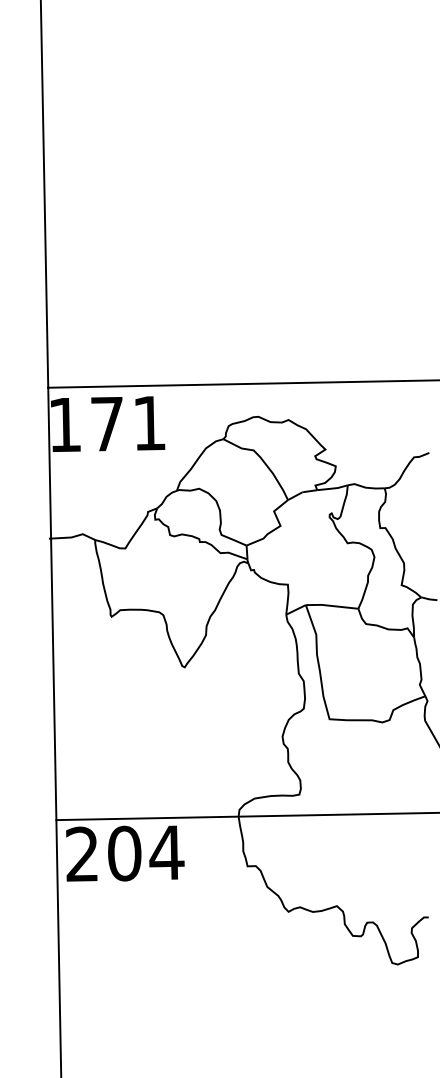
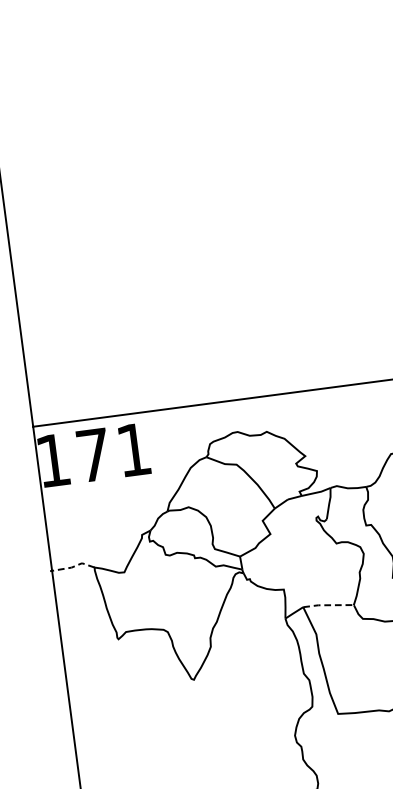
line: (72, 537) -> (72, 567), solid -> dashed
line: (331, 605) -> (327, 604), solid -> dashed

